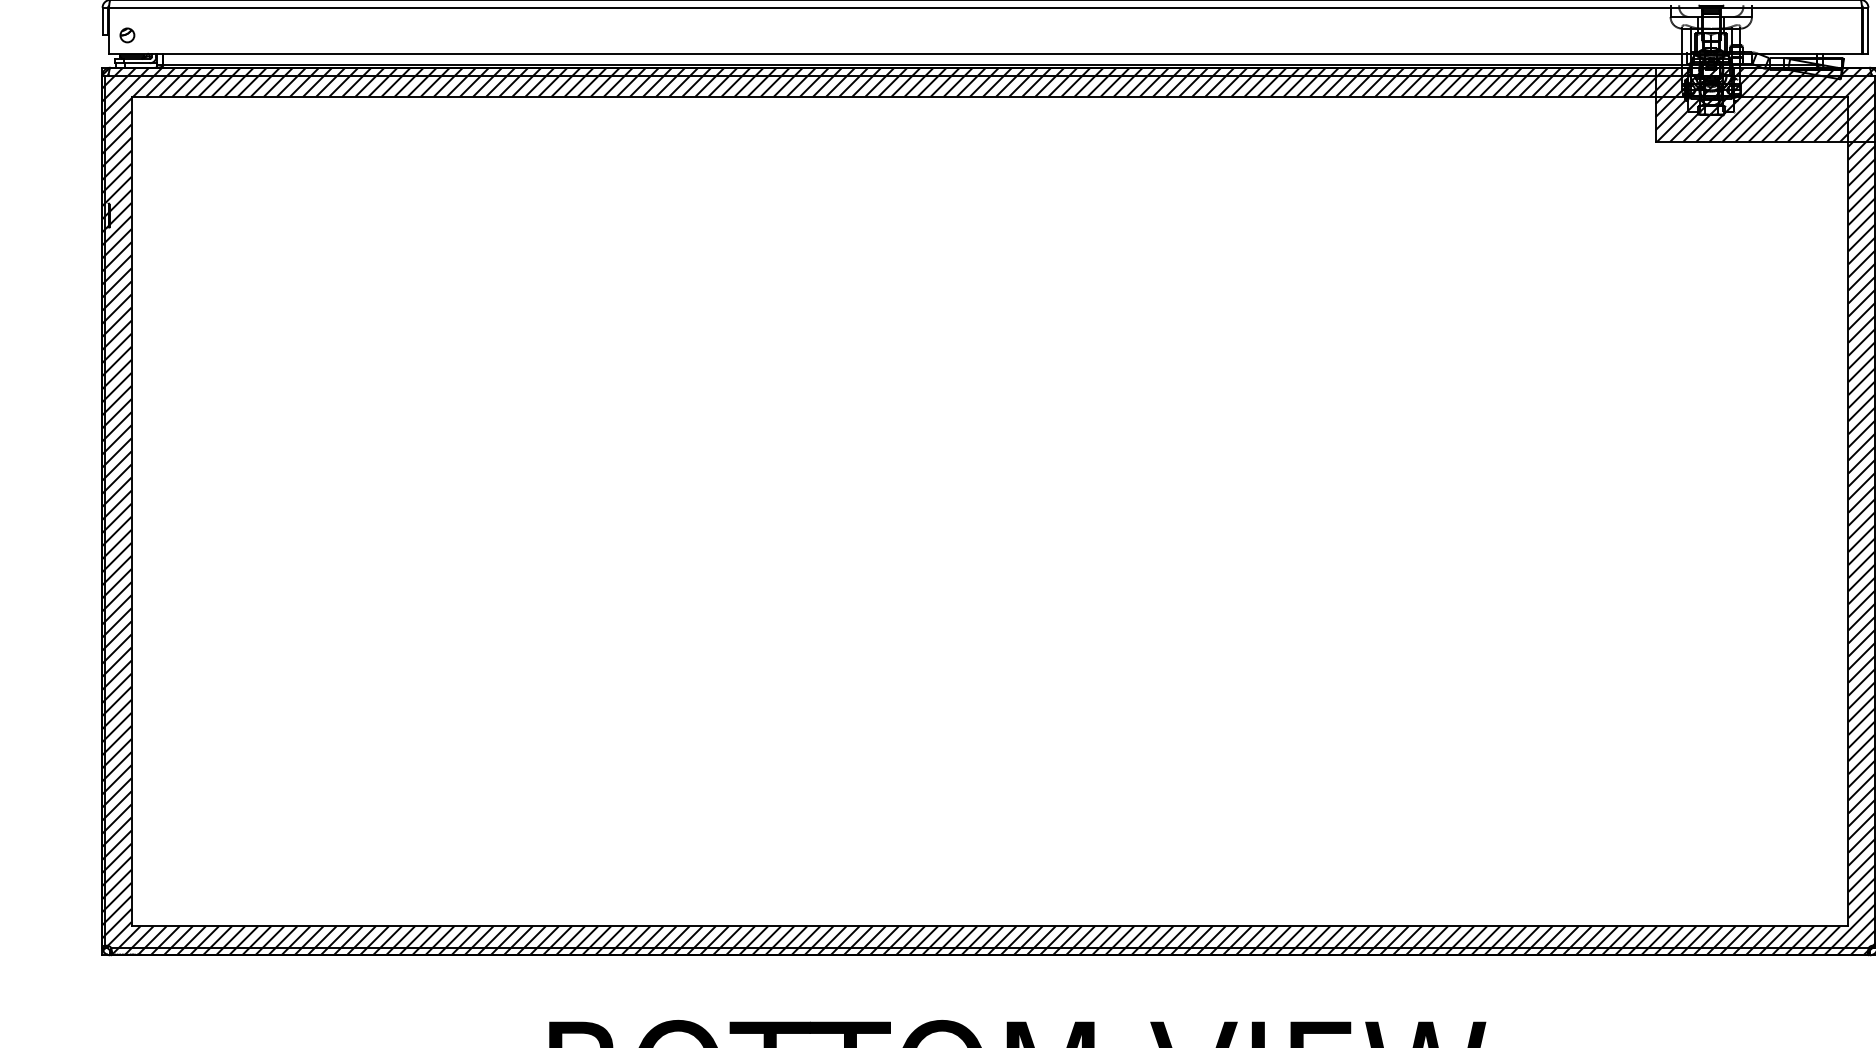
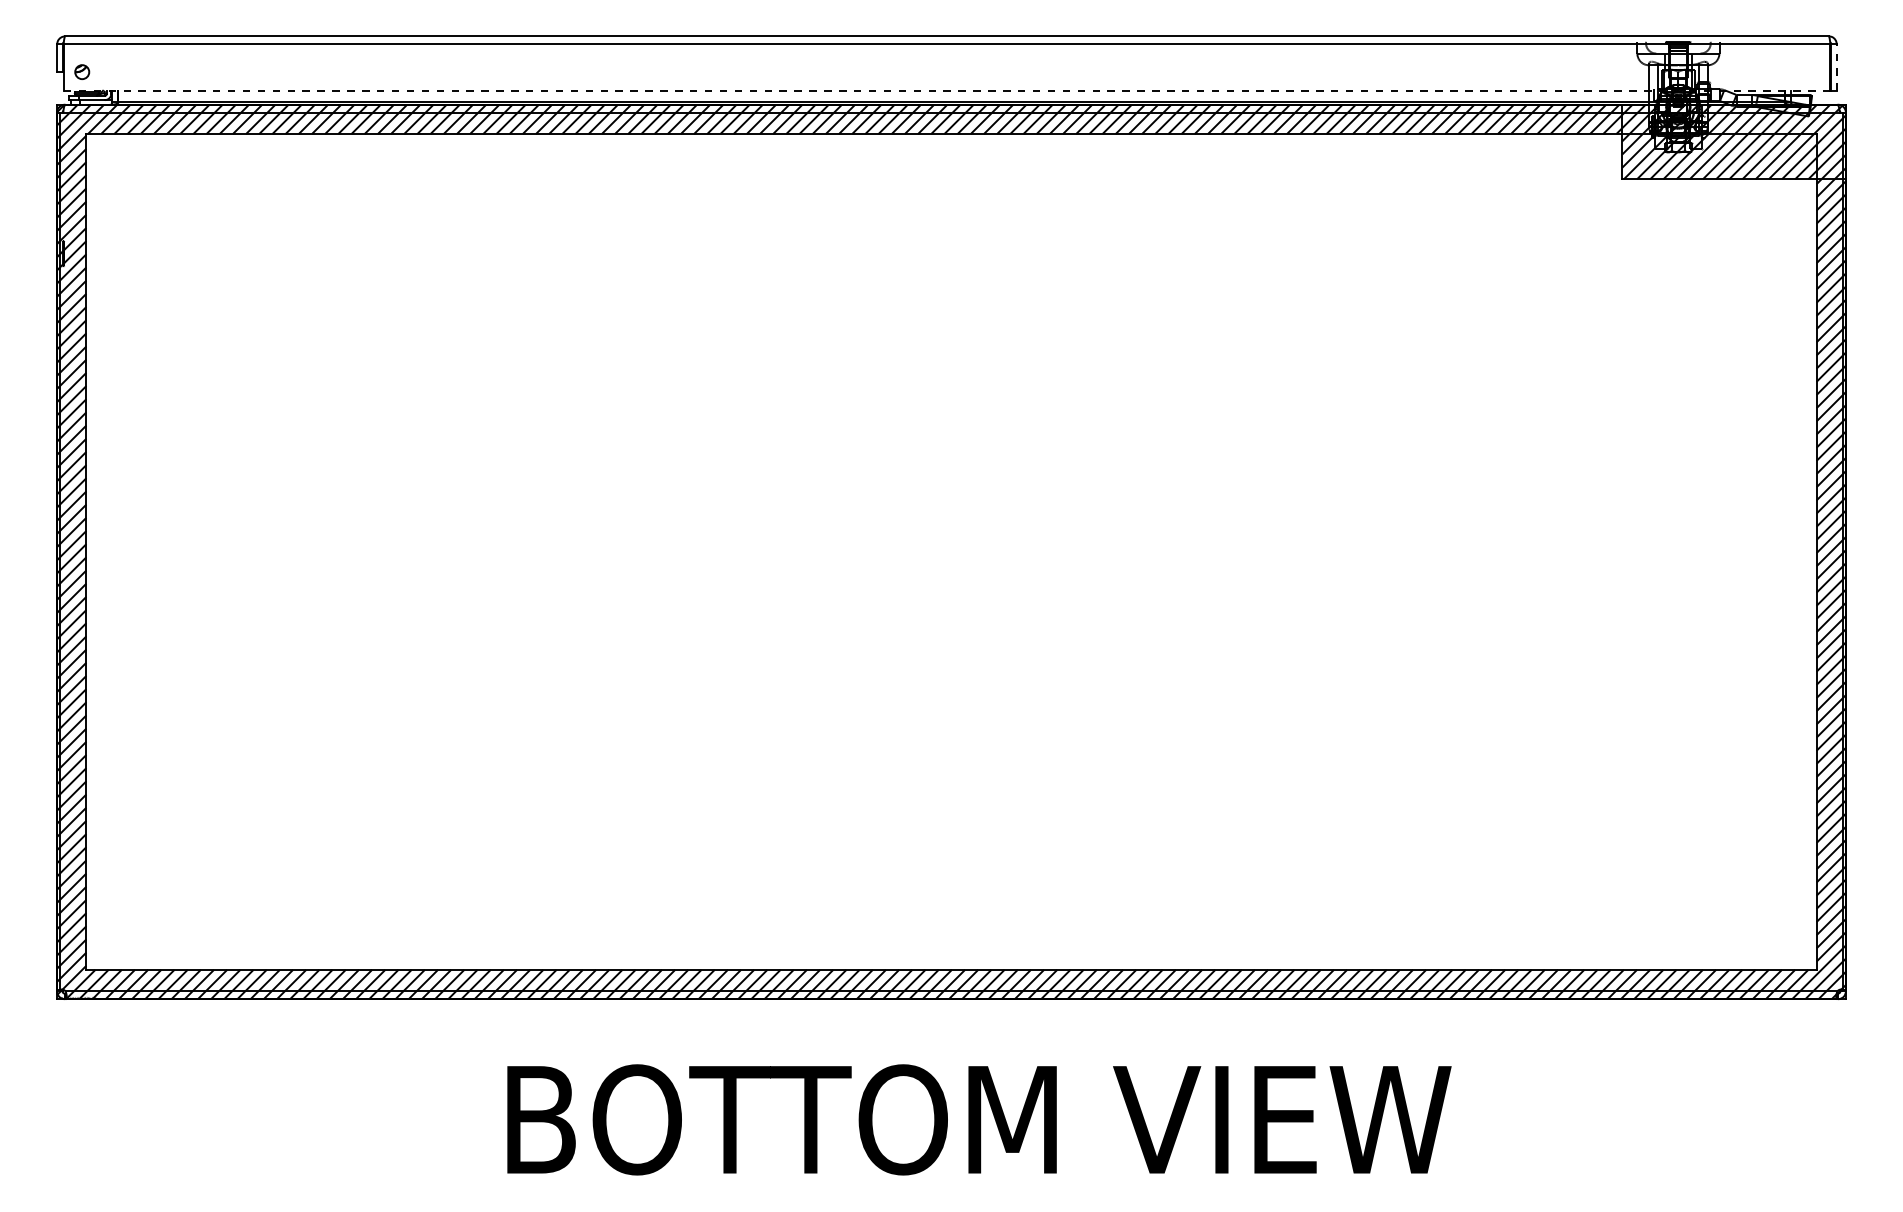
line: (1868, 30) -> (1836, 67), solid -> dashed
line: (985, 53) -> (946, 90), solid -> dashed

